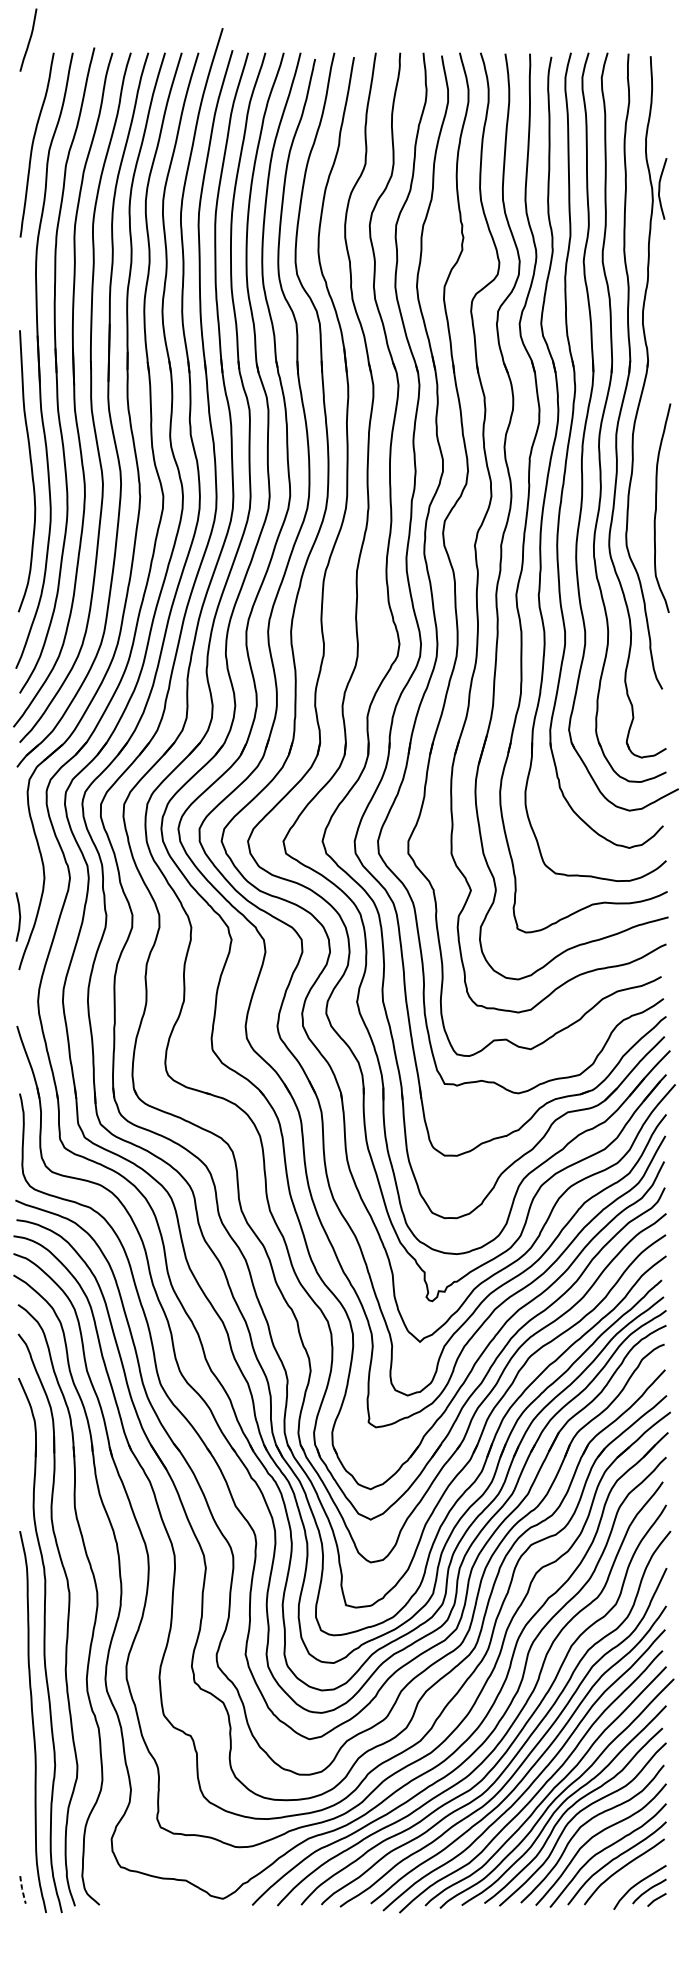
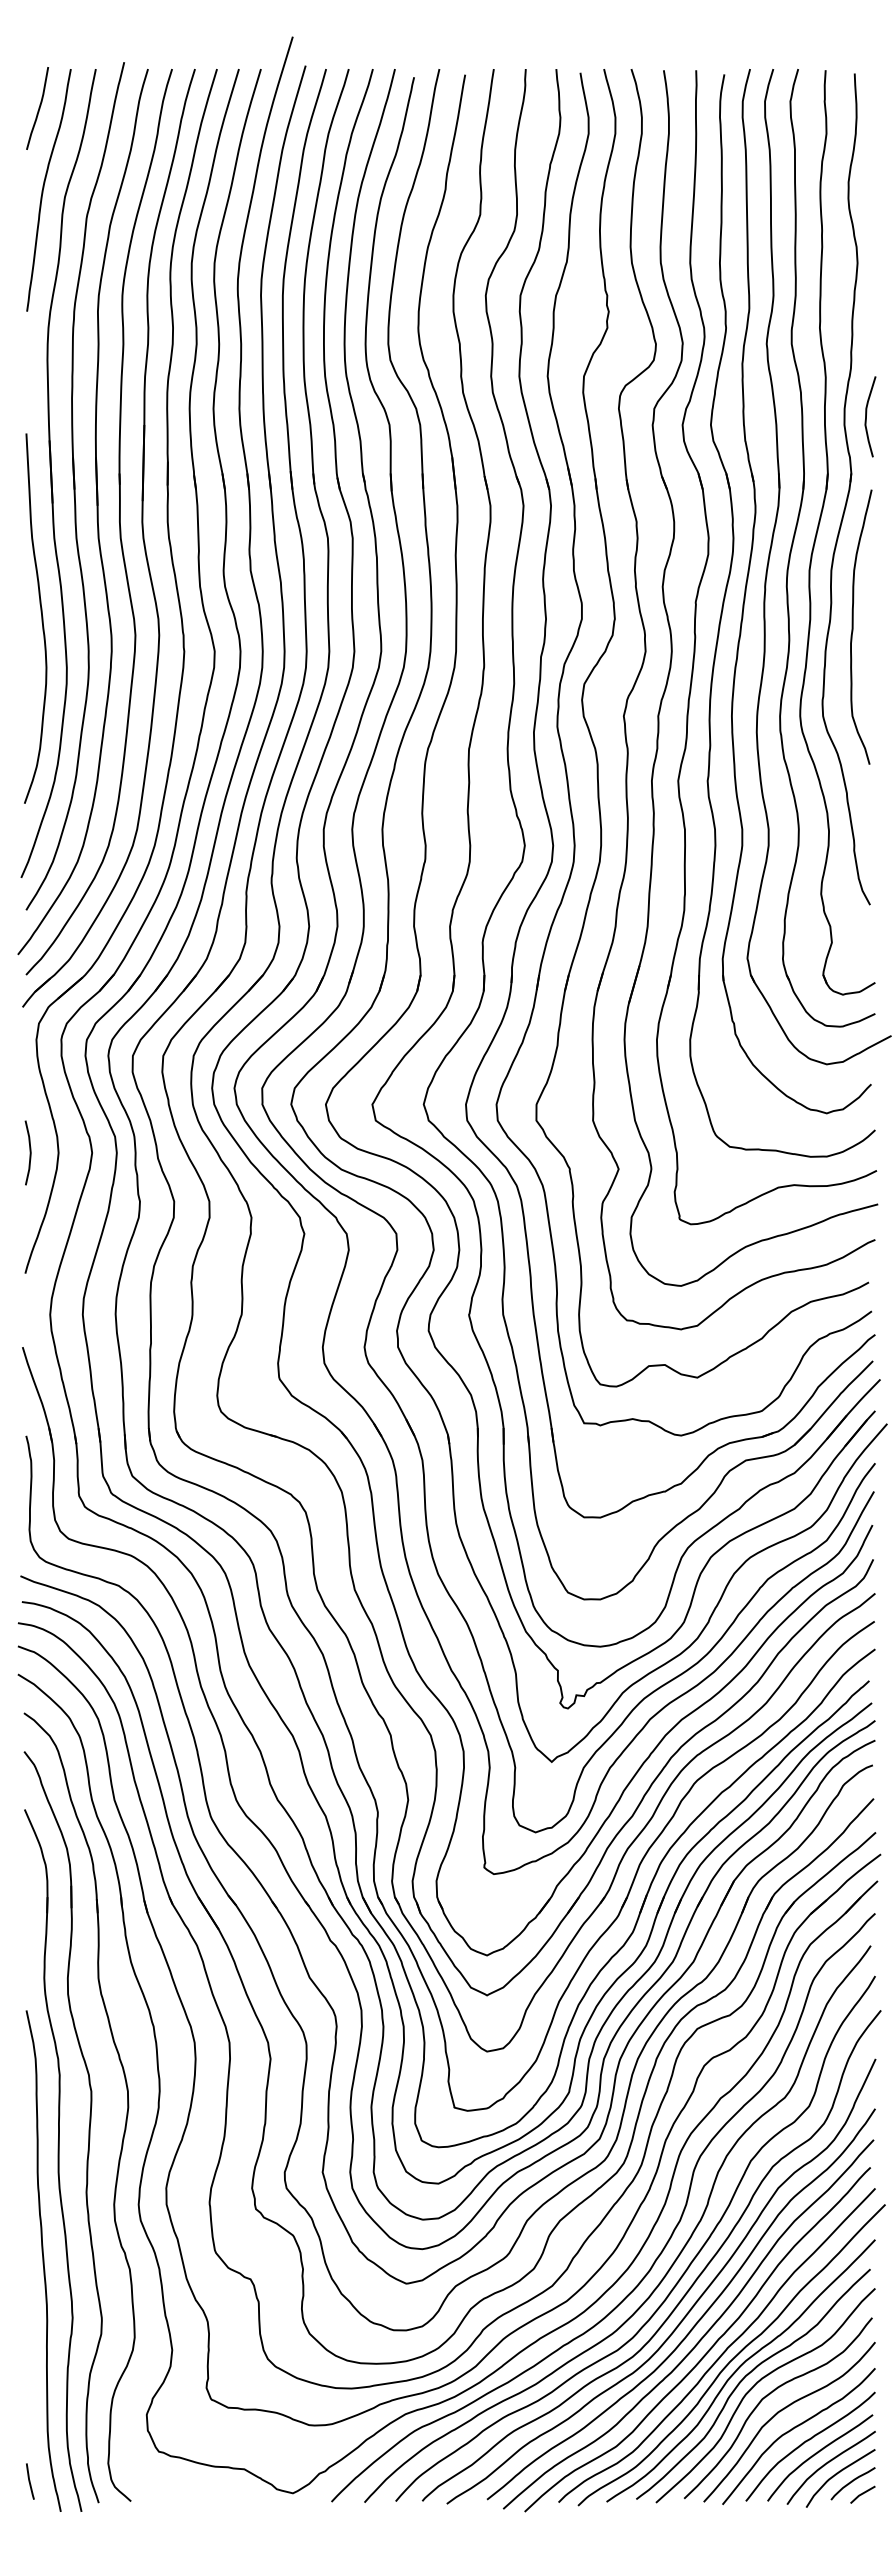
curve: (29, 40) -> (38, 108), moved
curve: (659, 188) -> (866, 416), moved
curve: (656, 507) -> (853, 626), moved
line: (19, 916) -> (29, 1152), moved
curve: (630, 1876) -> (828, 2463), added
line: (22, 1890) -> (29, 2482), dashed -> solid

